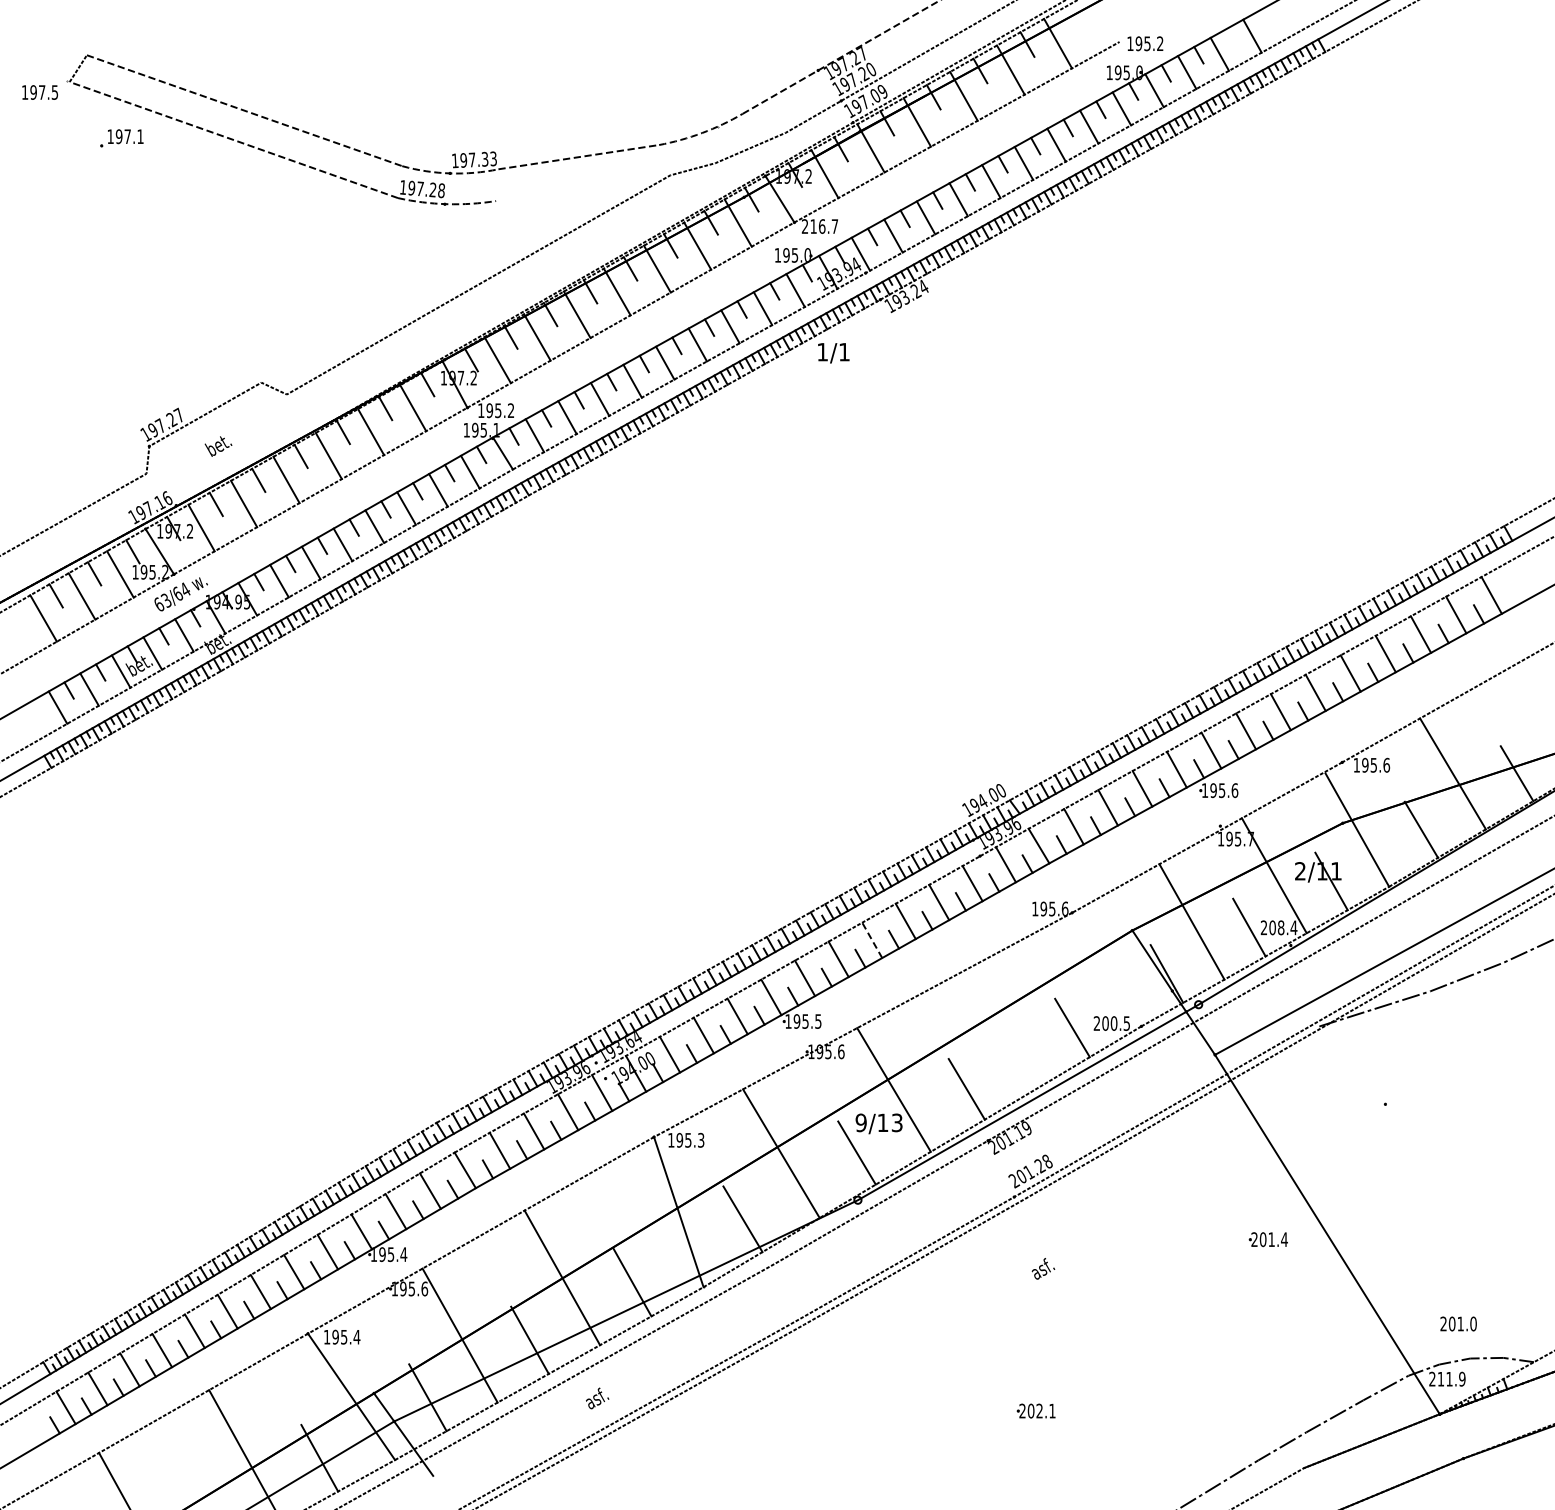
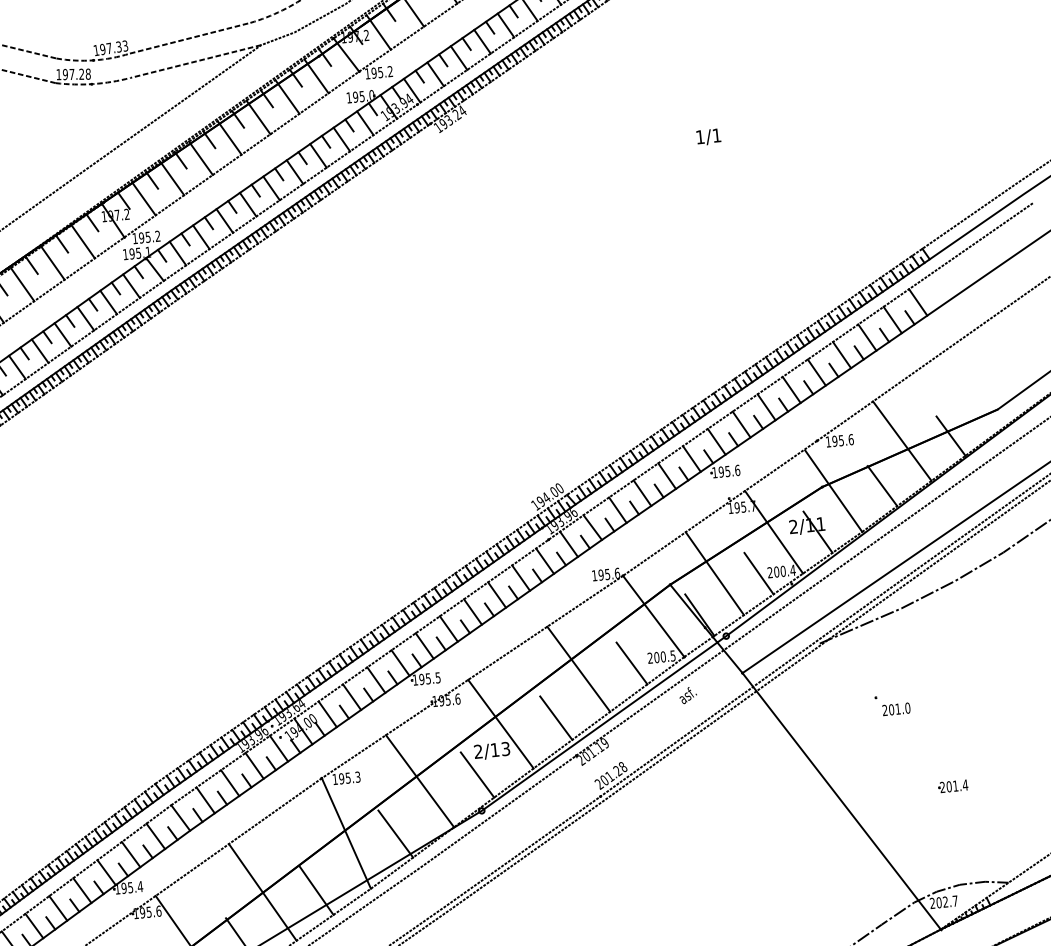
line: (583, 188) -> (196, 61), added
text: (819, 226) -> (378, 72), 216.7 -> 195.2
text: (833, 353) -> (708, 137), moved
text: (1280, 927) -> (782, 571), 208.4 -> 200.4
line: (872, 939) -> (473, 611), dashed -> solid
line: (1106, 969) -> (653, 616), added
line: (1002, 1028) -> (578, 669), added
text: (860, 1122) -> (477, 751), 9/13 -> 2/13
part: (1267, 1239) -> (952, 786), moved
text: (1043, 1268) -> (688, 695), moved
text: (1458, 1323) -> (896, 708), moved
text: (1451, 1378) -> (947, 901), 211.9 -> 202.7

